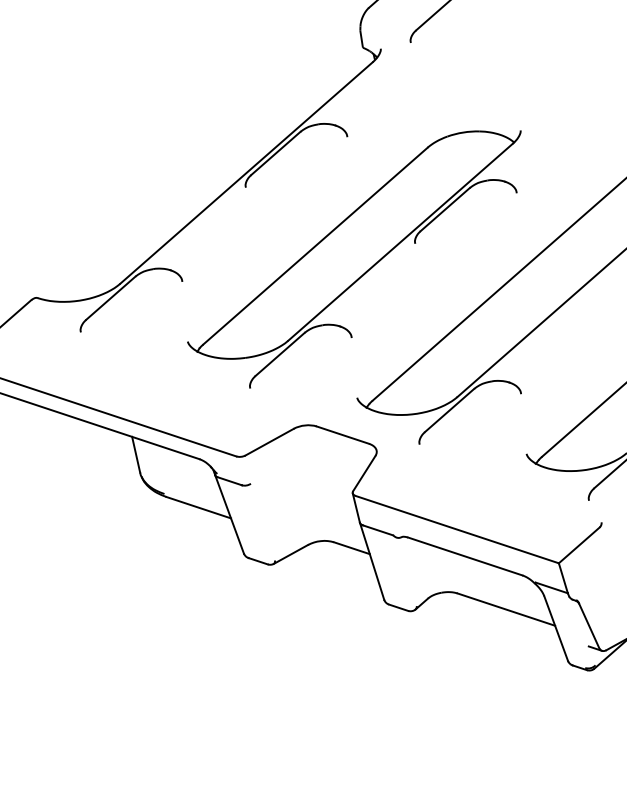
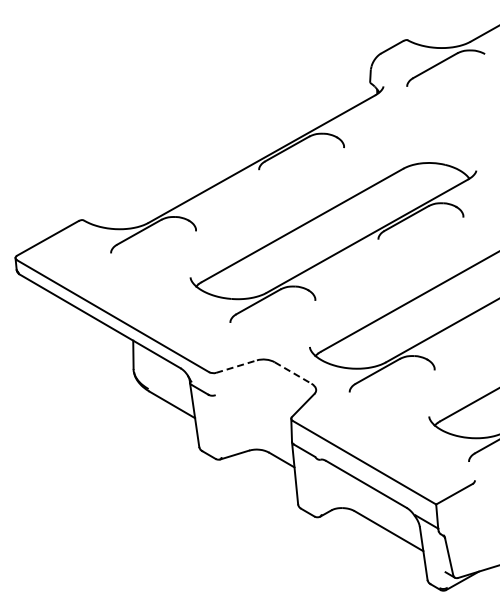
line: (343, 435) -> (293, 373), solid -> dashed
line: (270, 441) -> (237, 366), solid -> dashed

